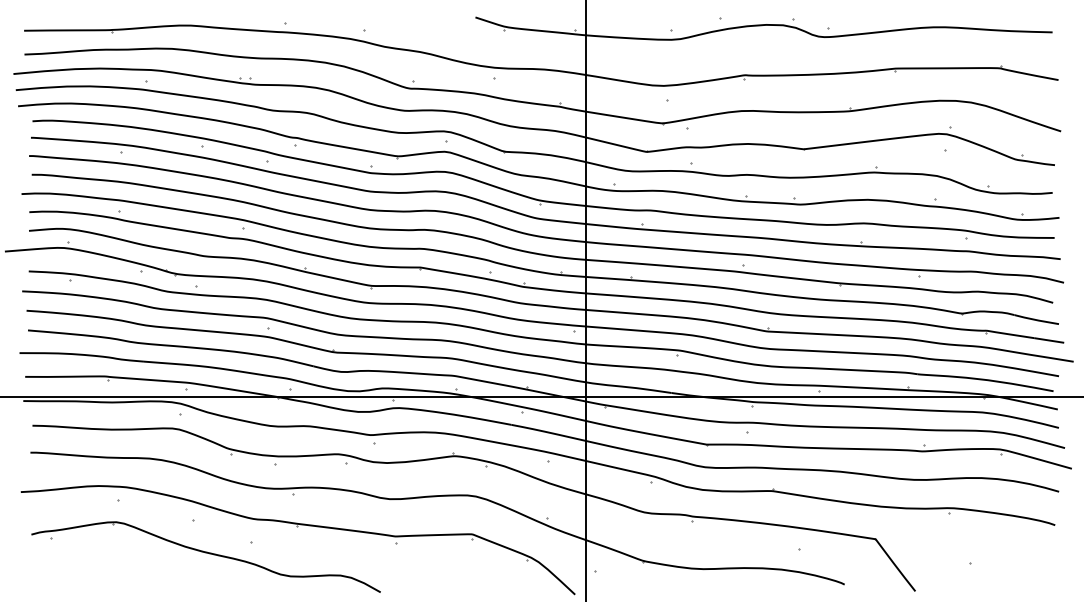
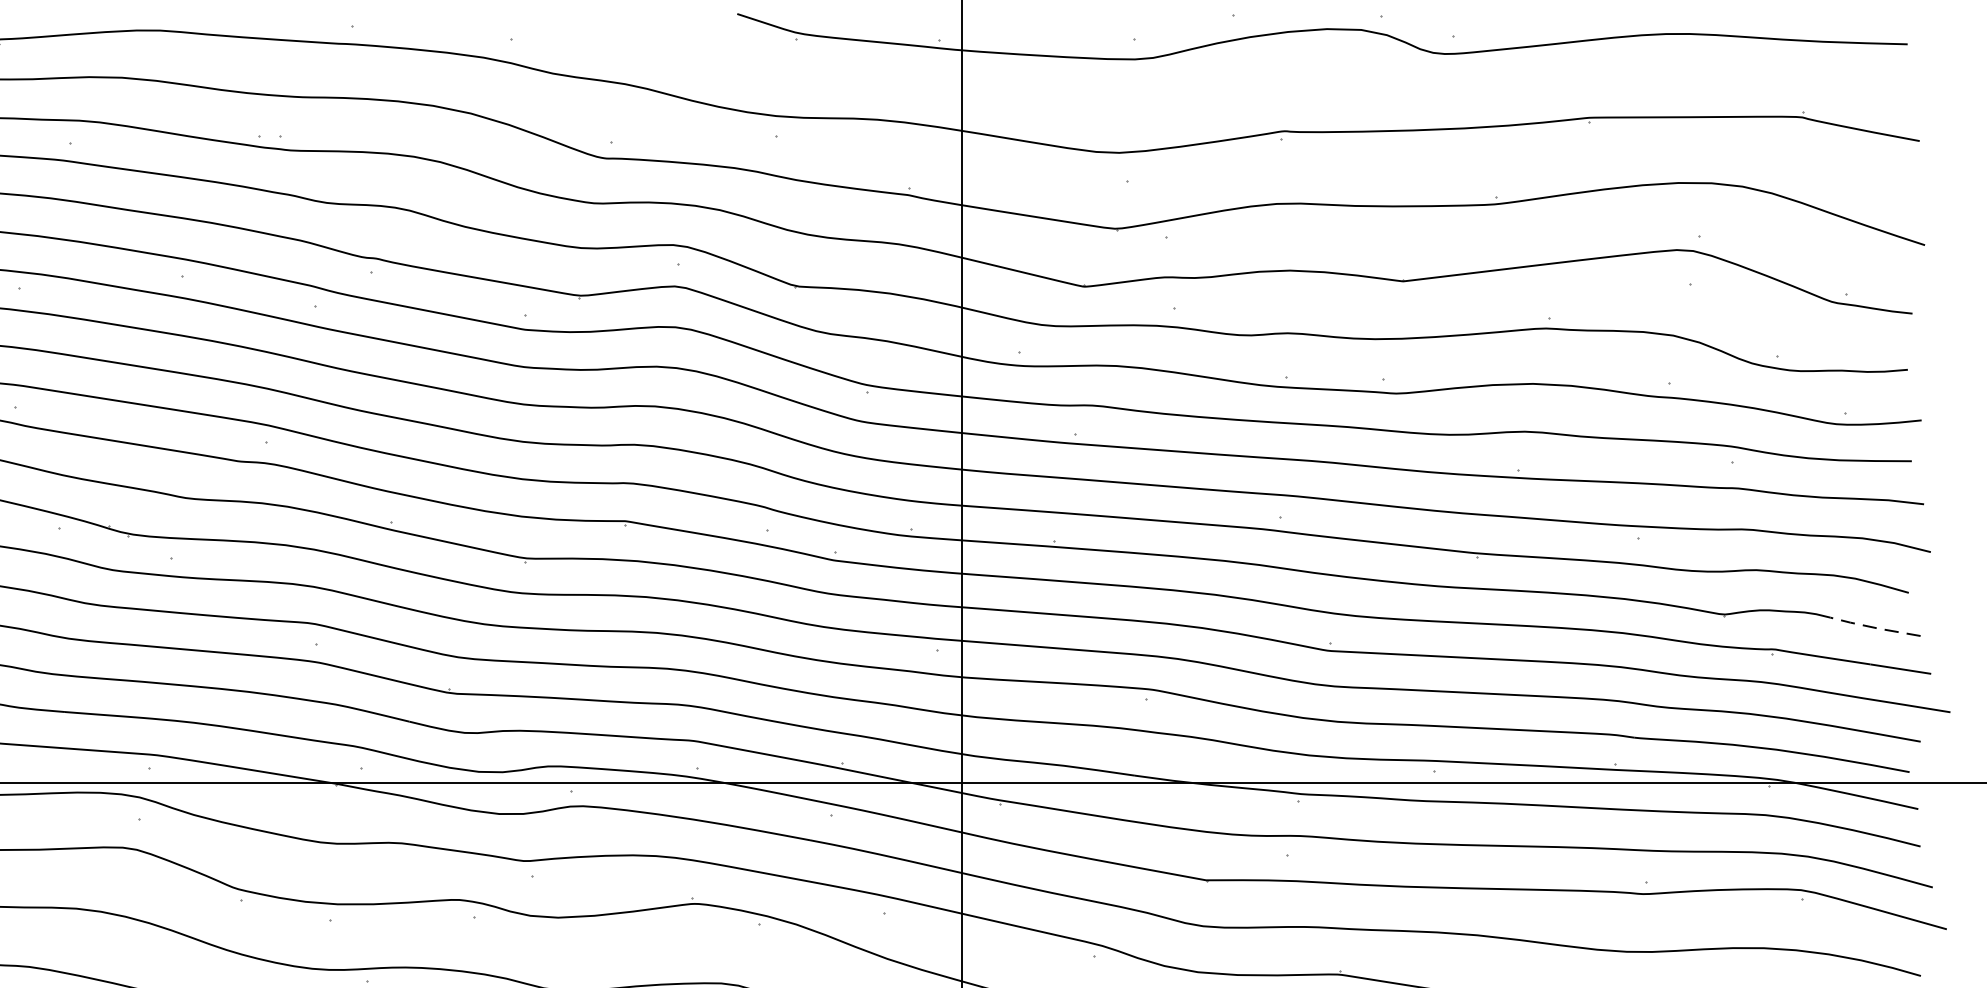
line: (1035, 319) -> (1873, 626), solid -> dashed

